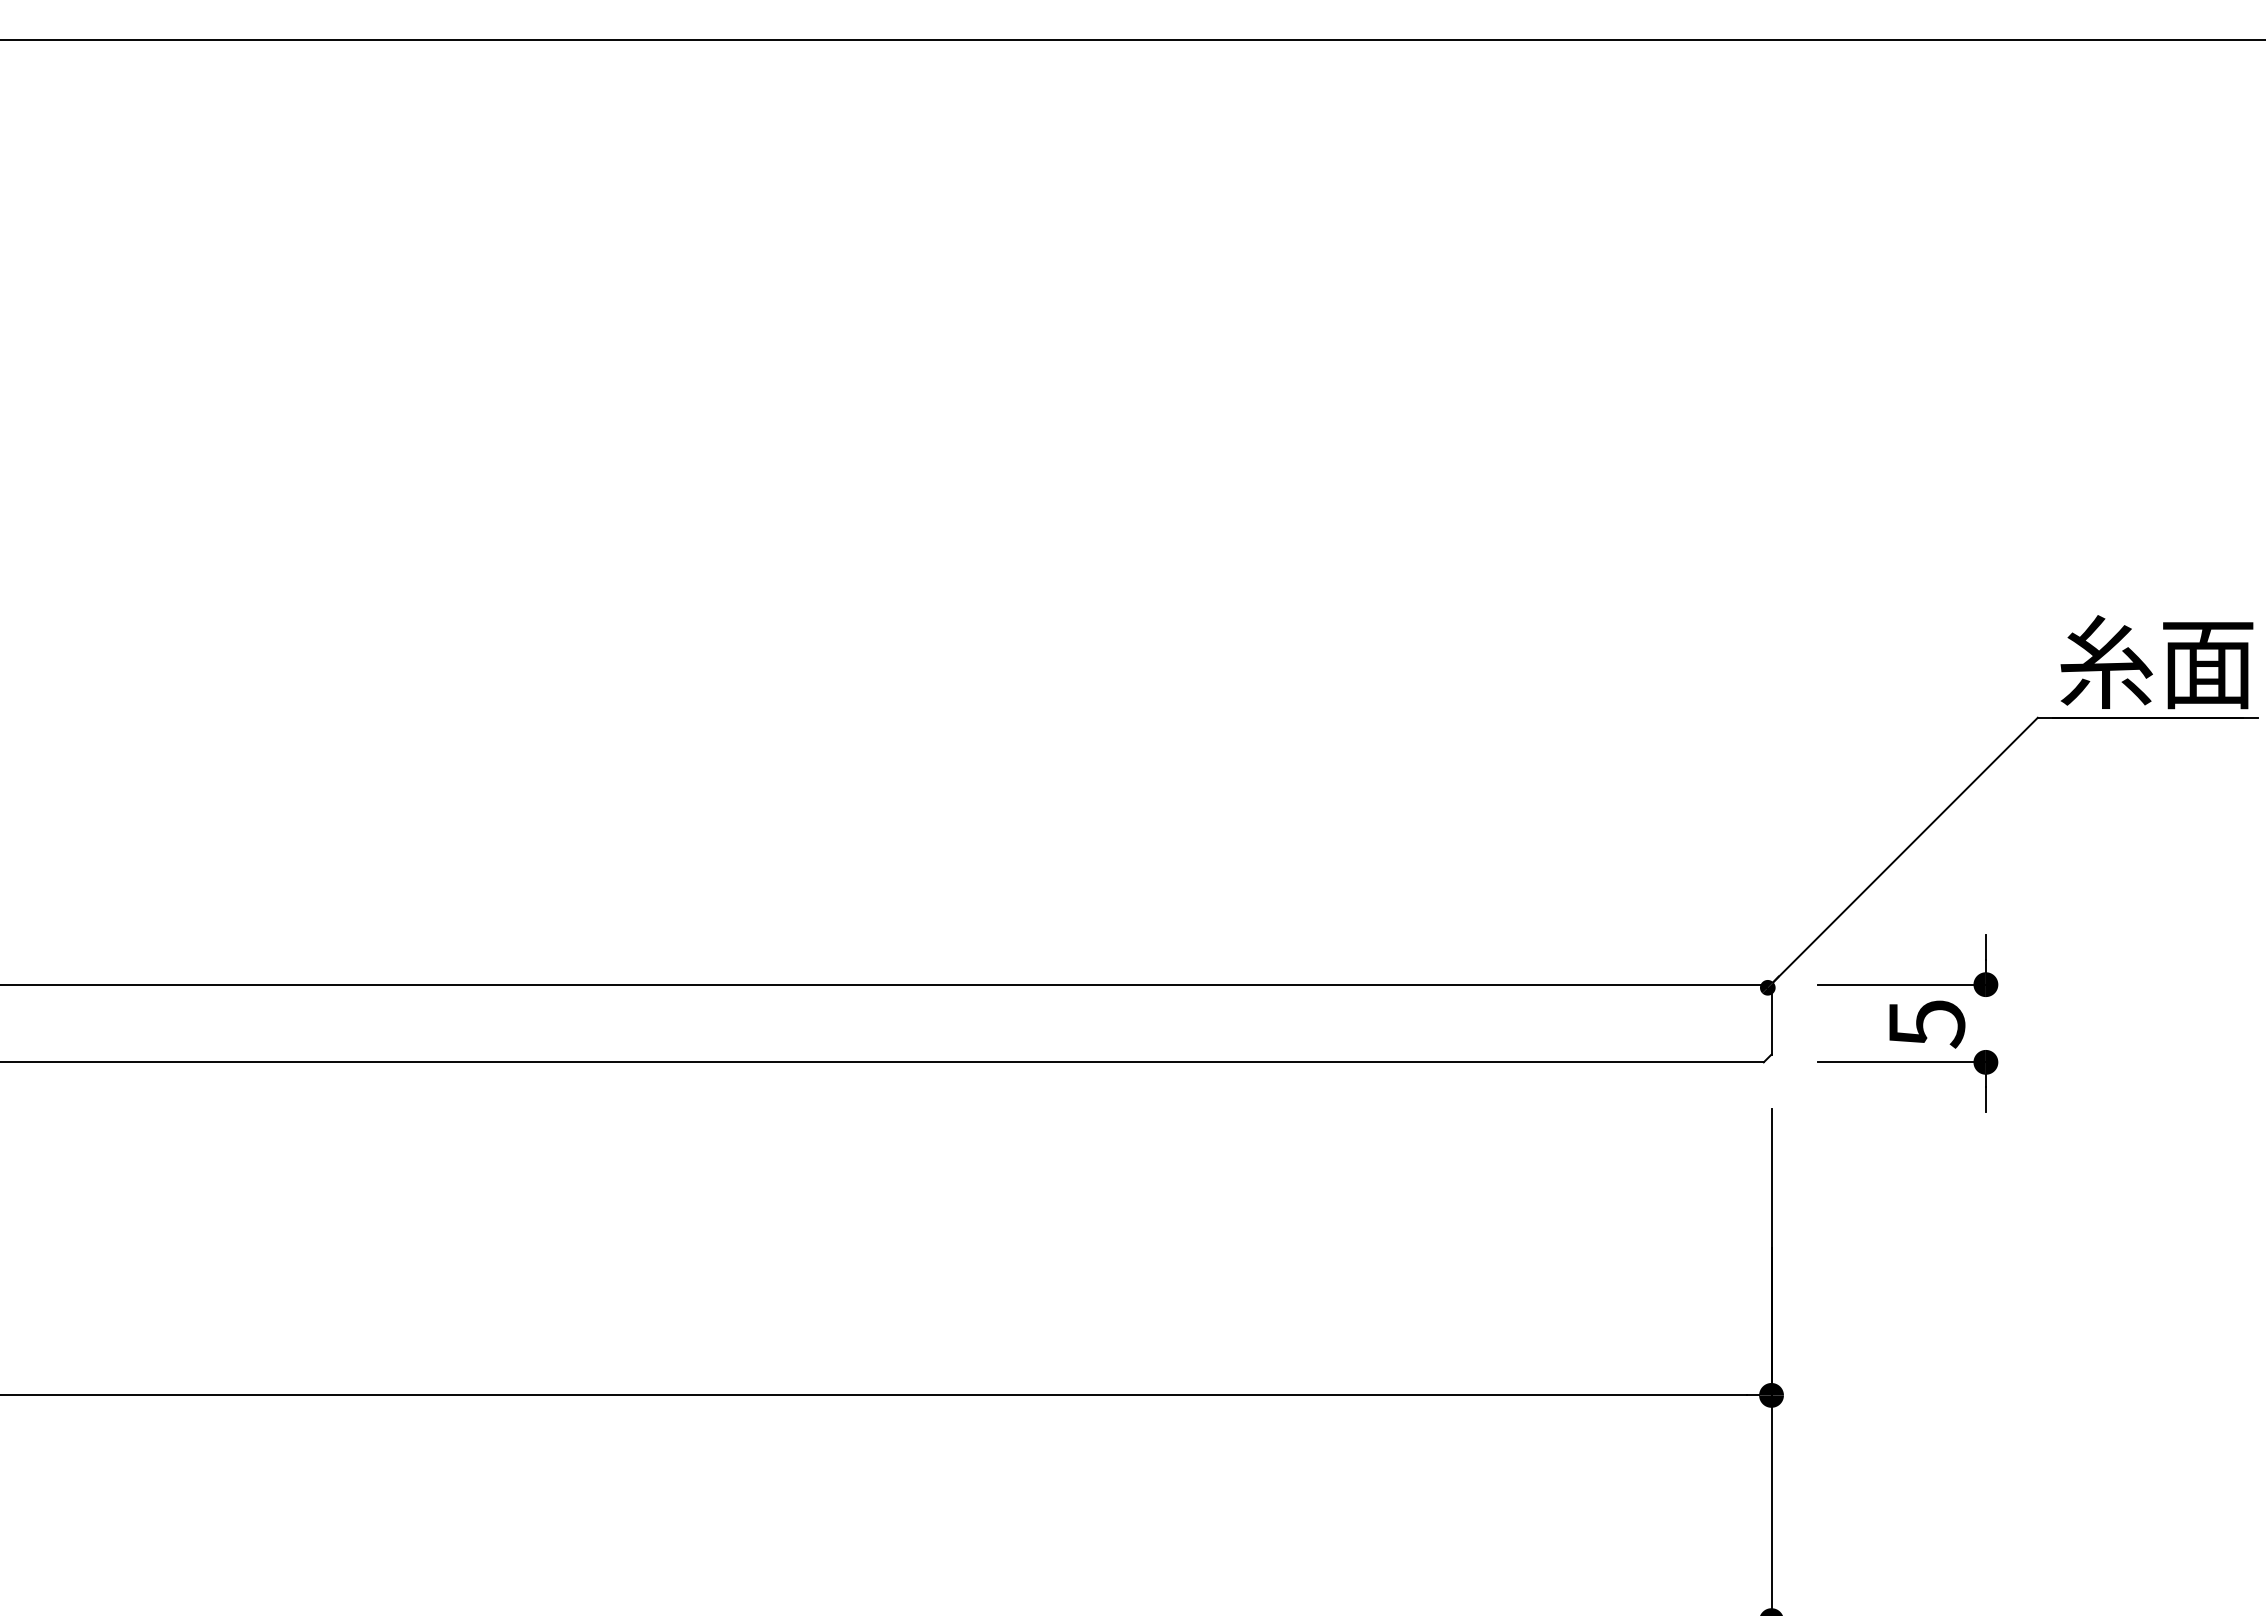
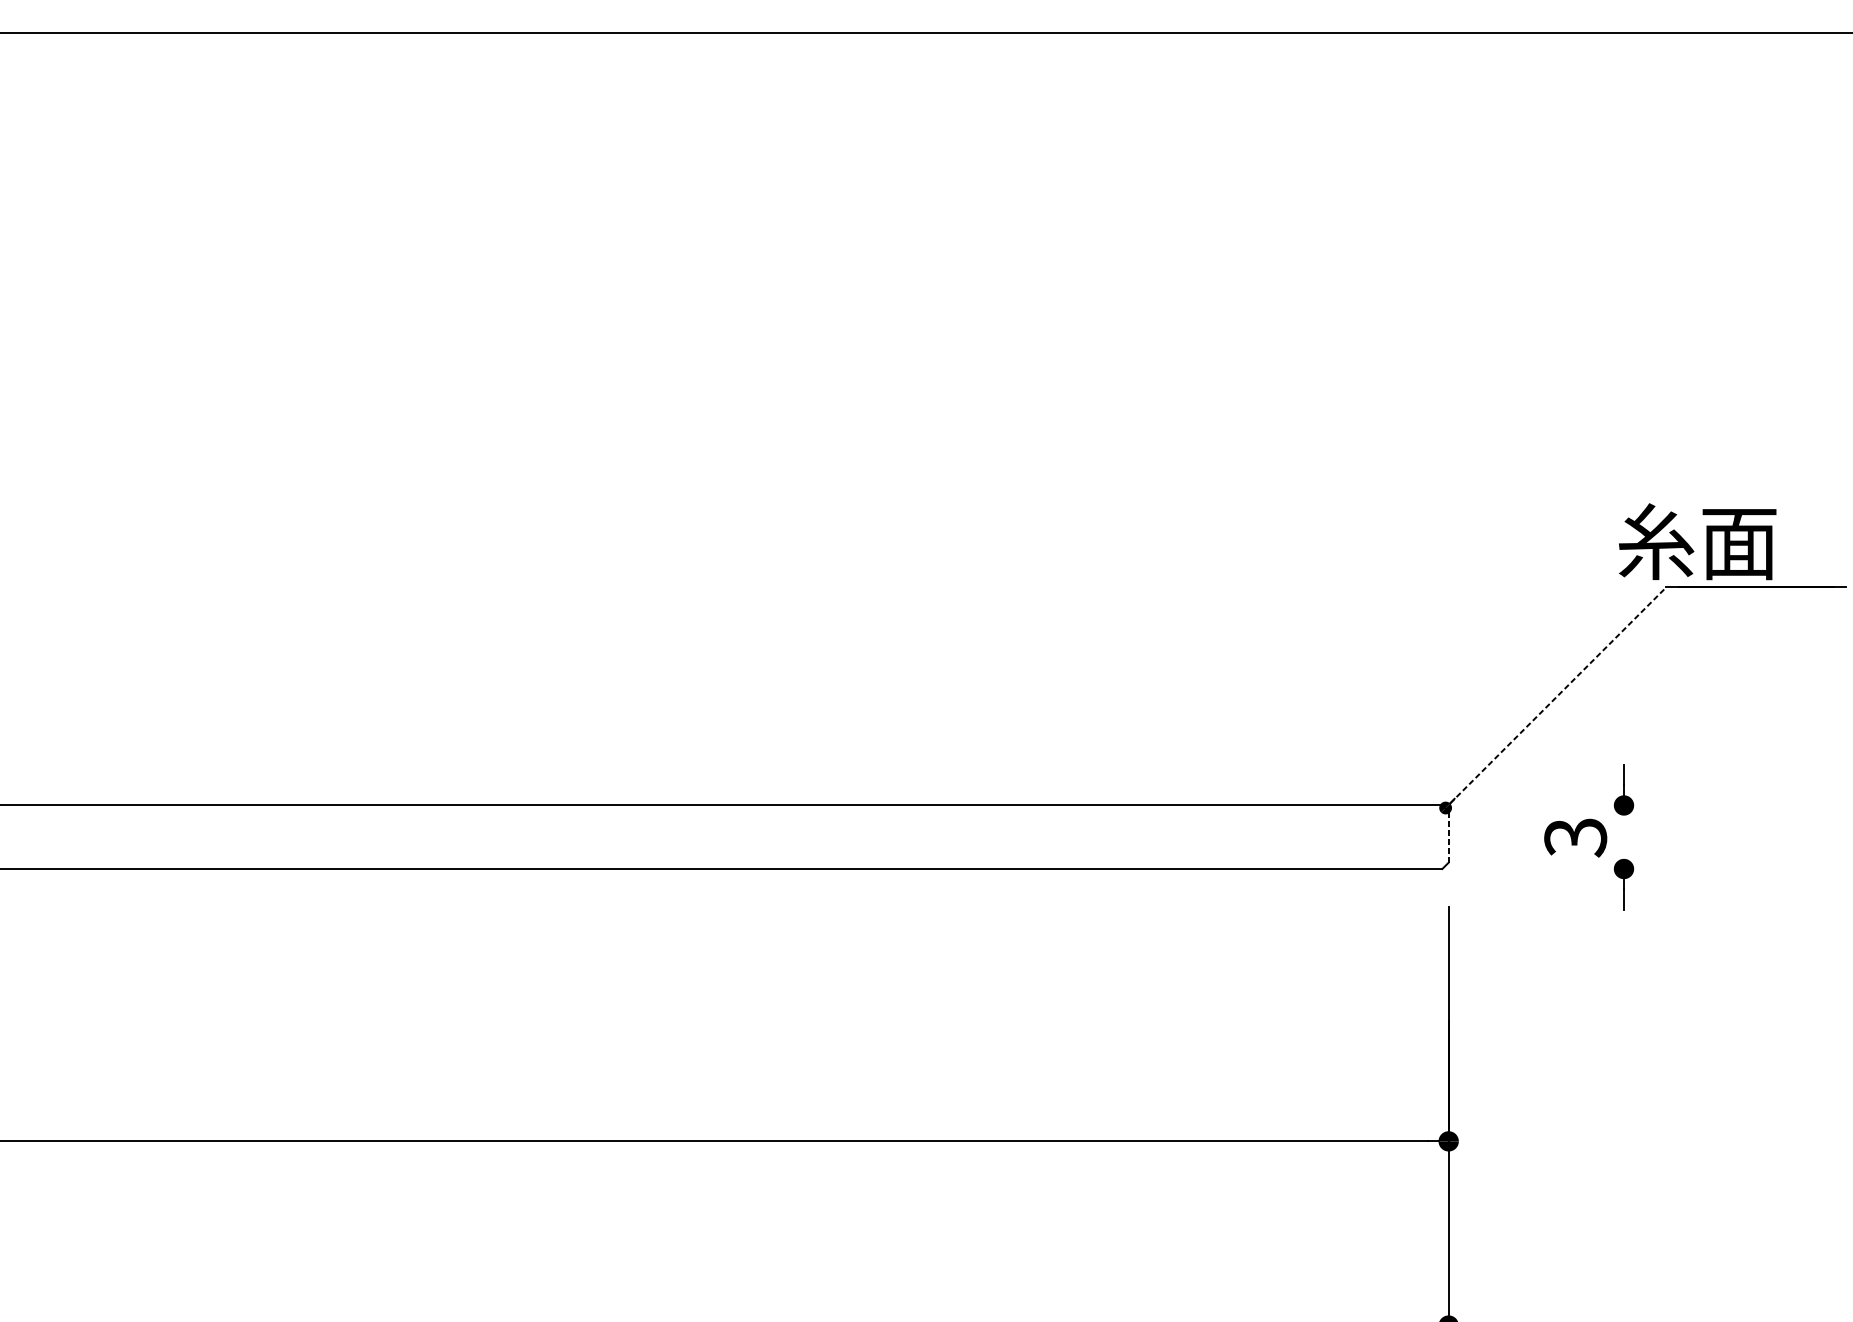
text: (2156, 662) -> (1697, 542), moved
line: (1905, 850) -> (1558, 695), solid -> dashed
line: (1901, 984) -> (1554, 805), removed
line: (1771, 1023) -> (1448, 837), solid -> dashed
text: (1926, 1024) -> (1575, 838), 5 -> 3
line: (1901, 1062) -> (1554, 869), removed

